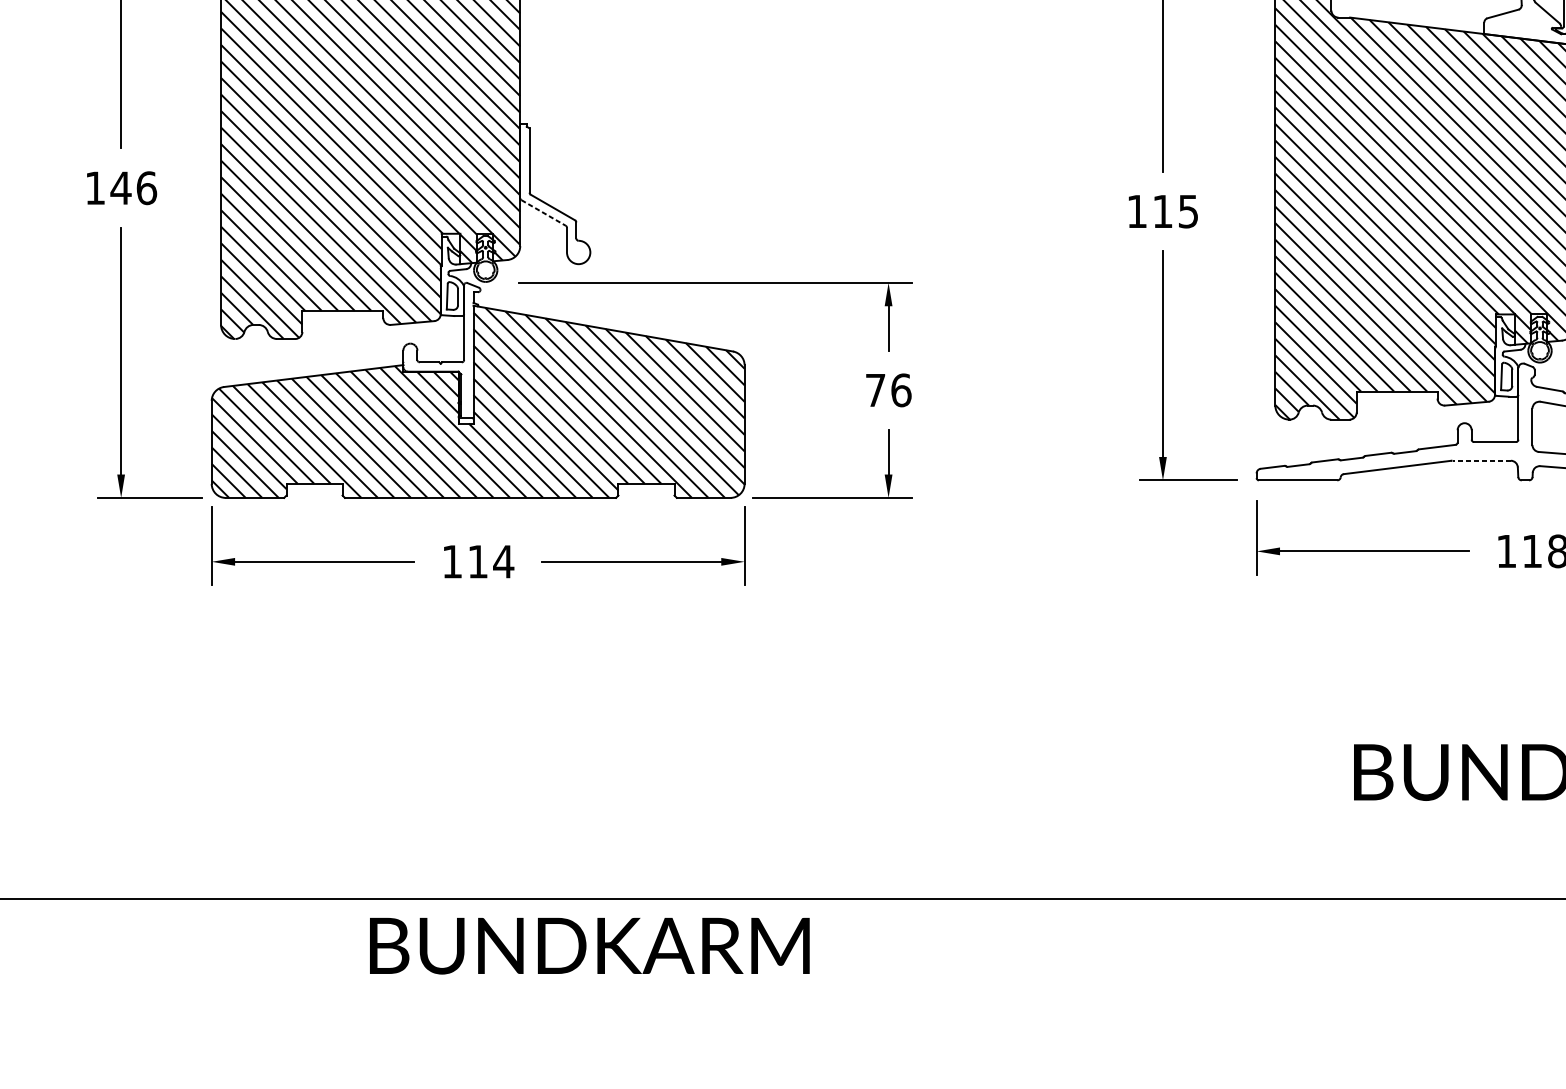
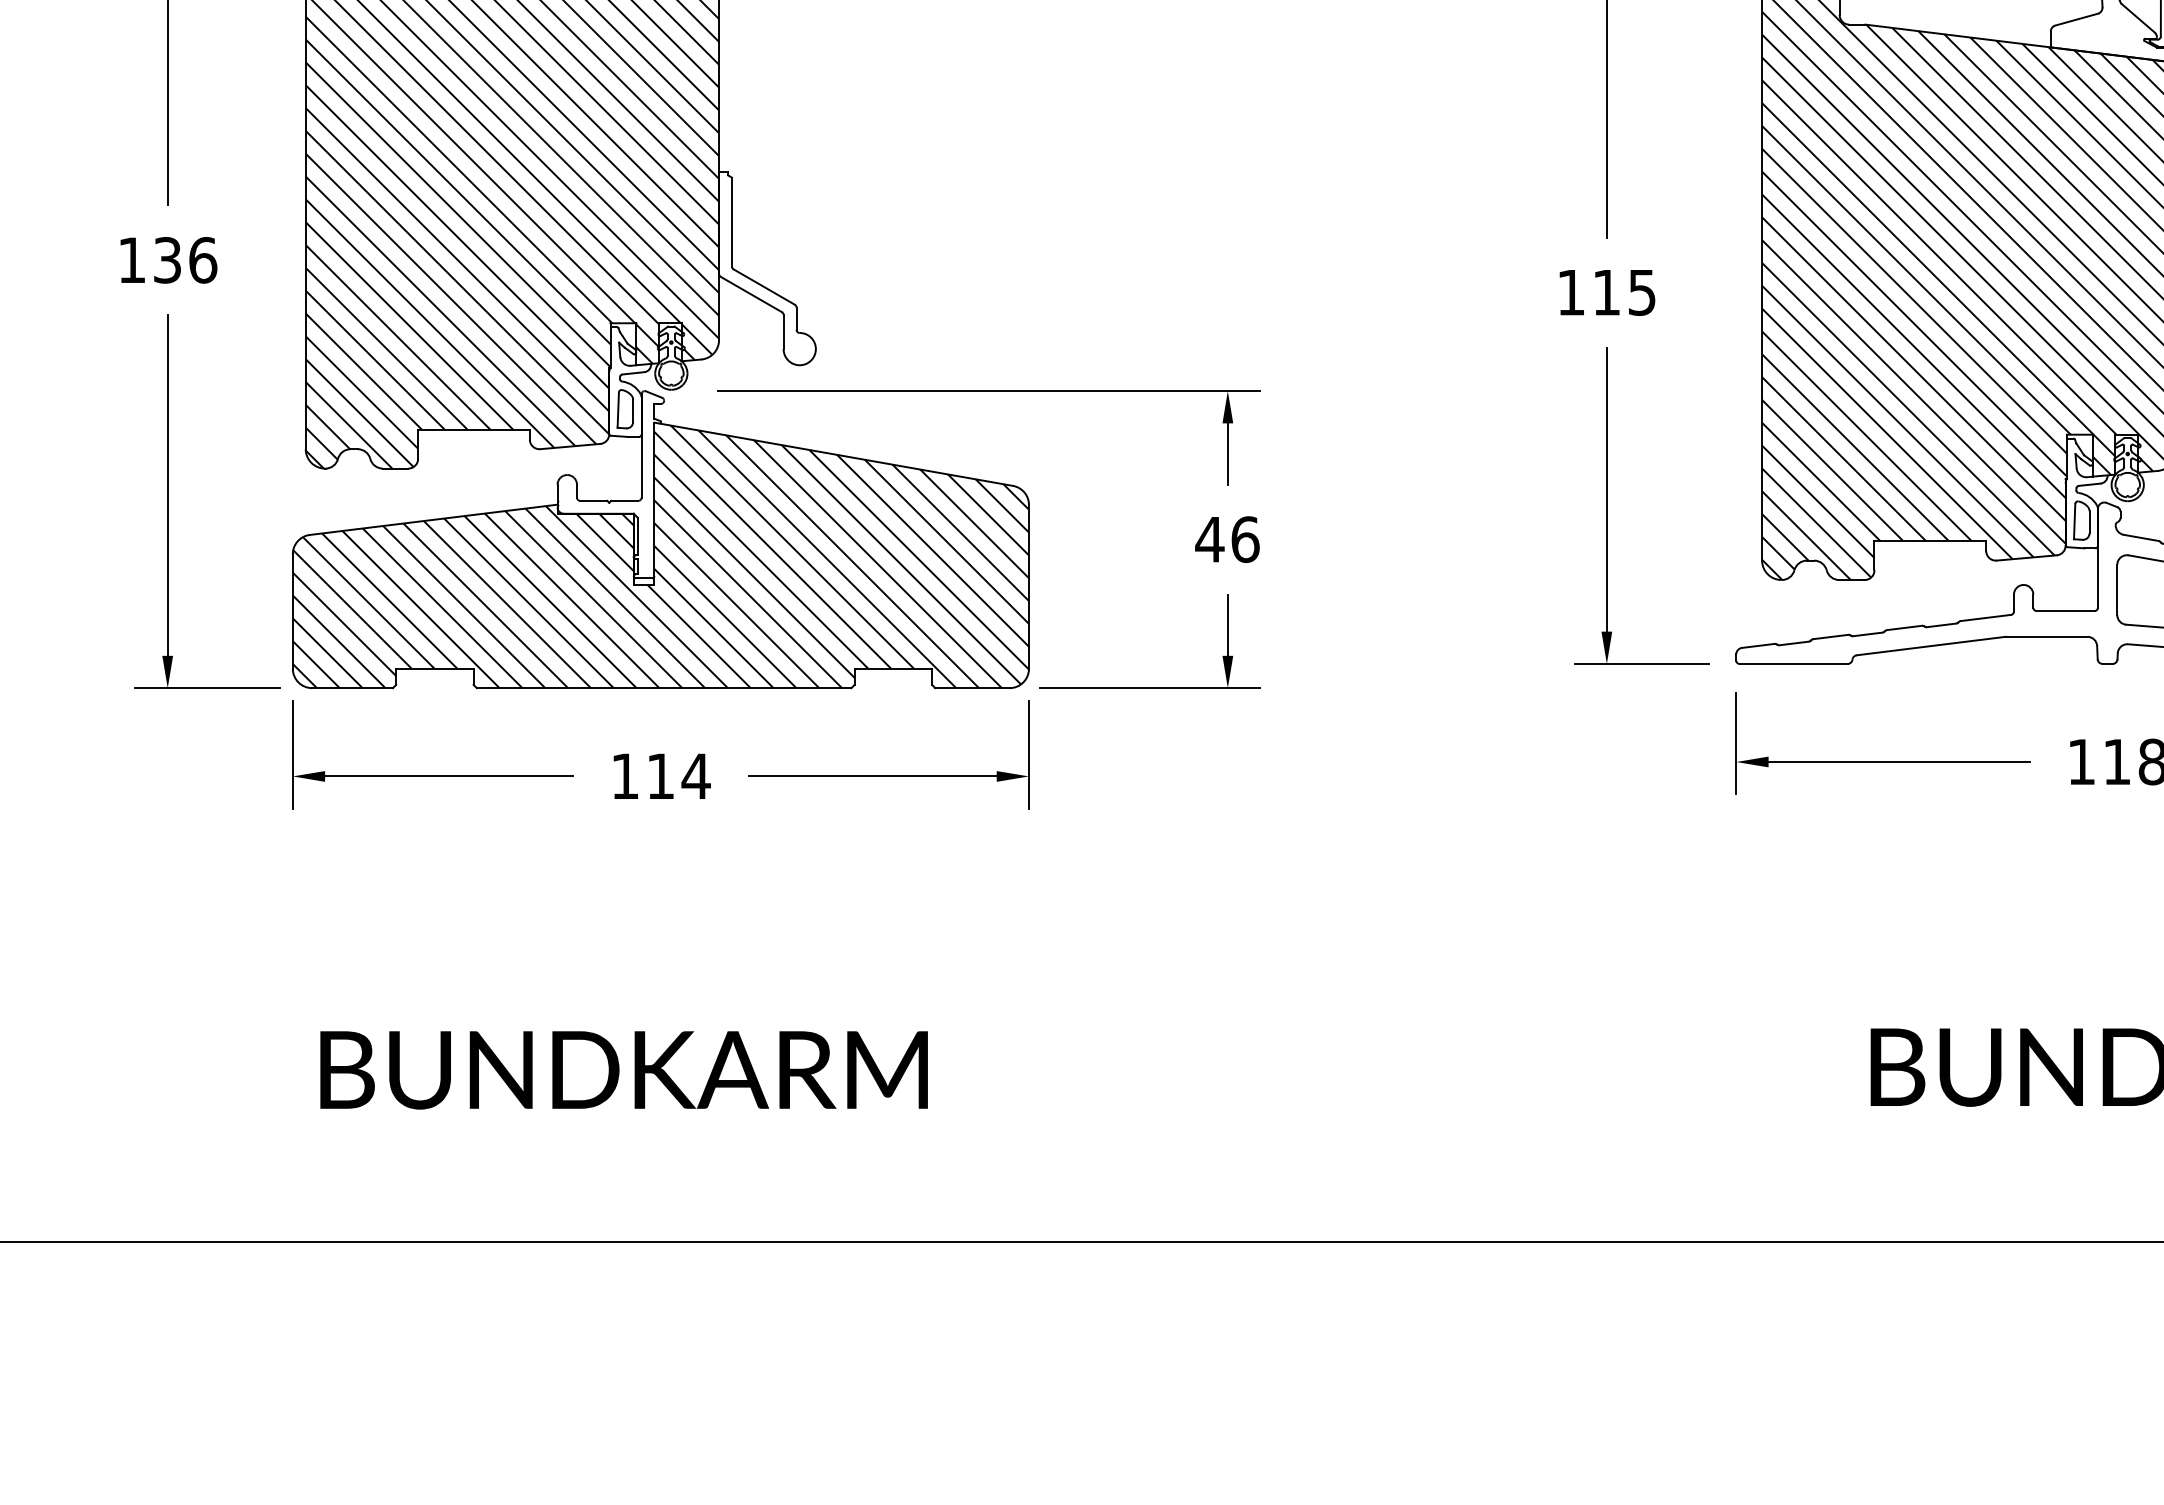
text: (120, 188) -> (167, 260), 146 -> 136
line: (543, 212) -> (751, 294), dashed -> solid
text: (875, 390) -> (1209, 539), 76 -> 46
line: (1481, 460) -> (2046, 636), dashed -> solid
text: (589, 946) -> (623, 1070), moved

